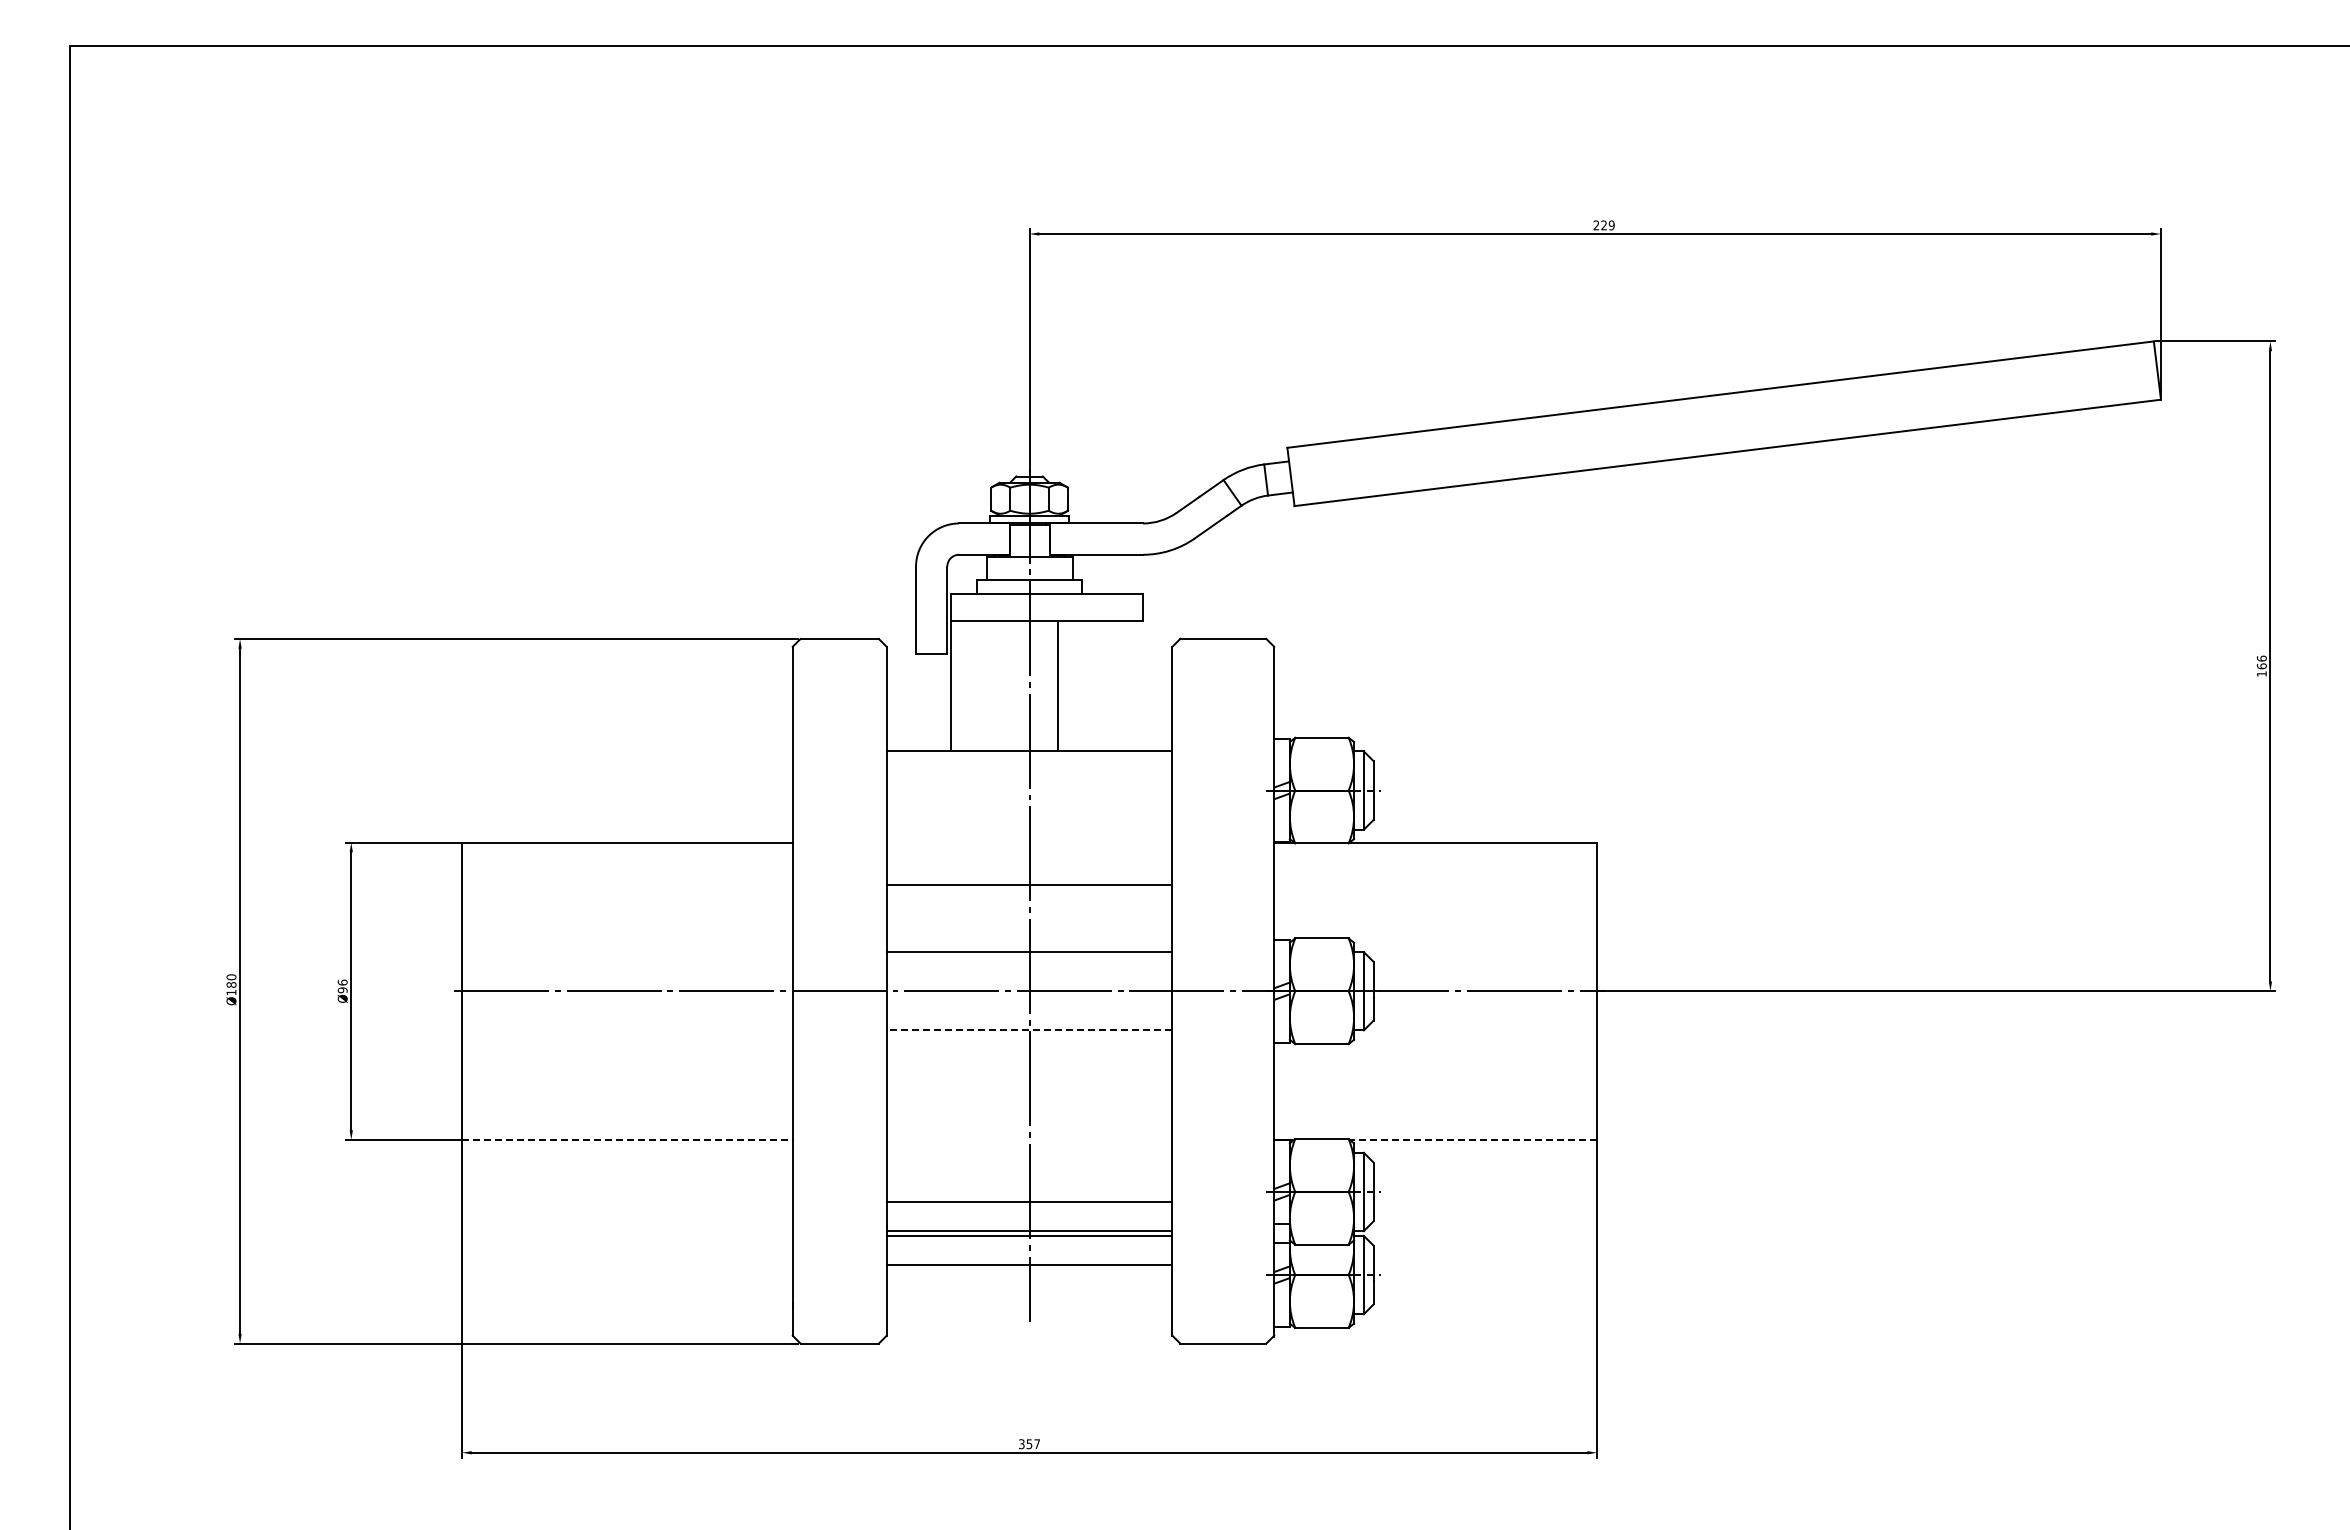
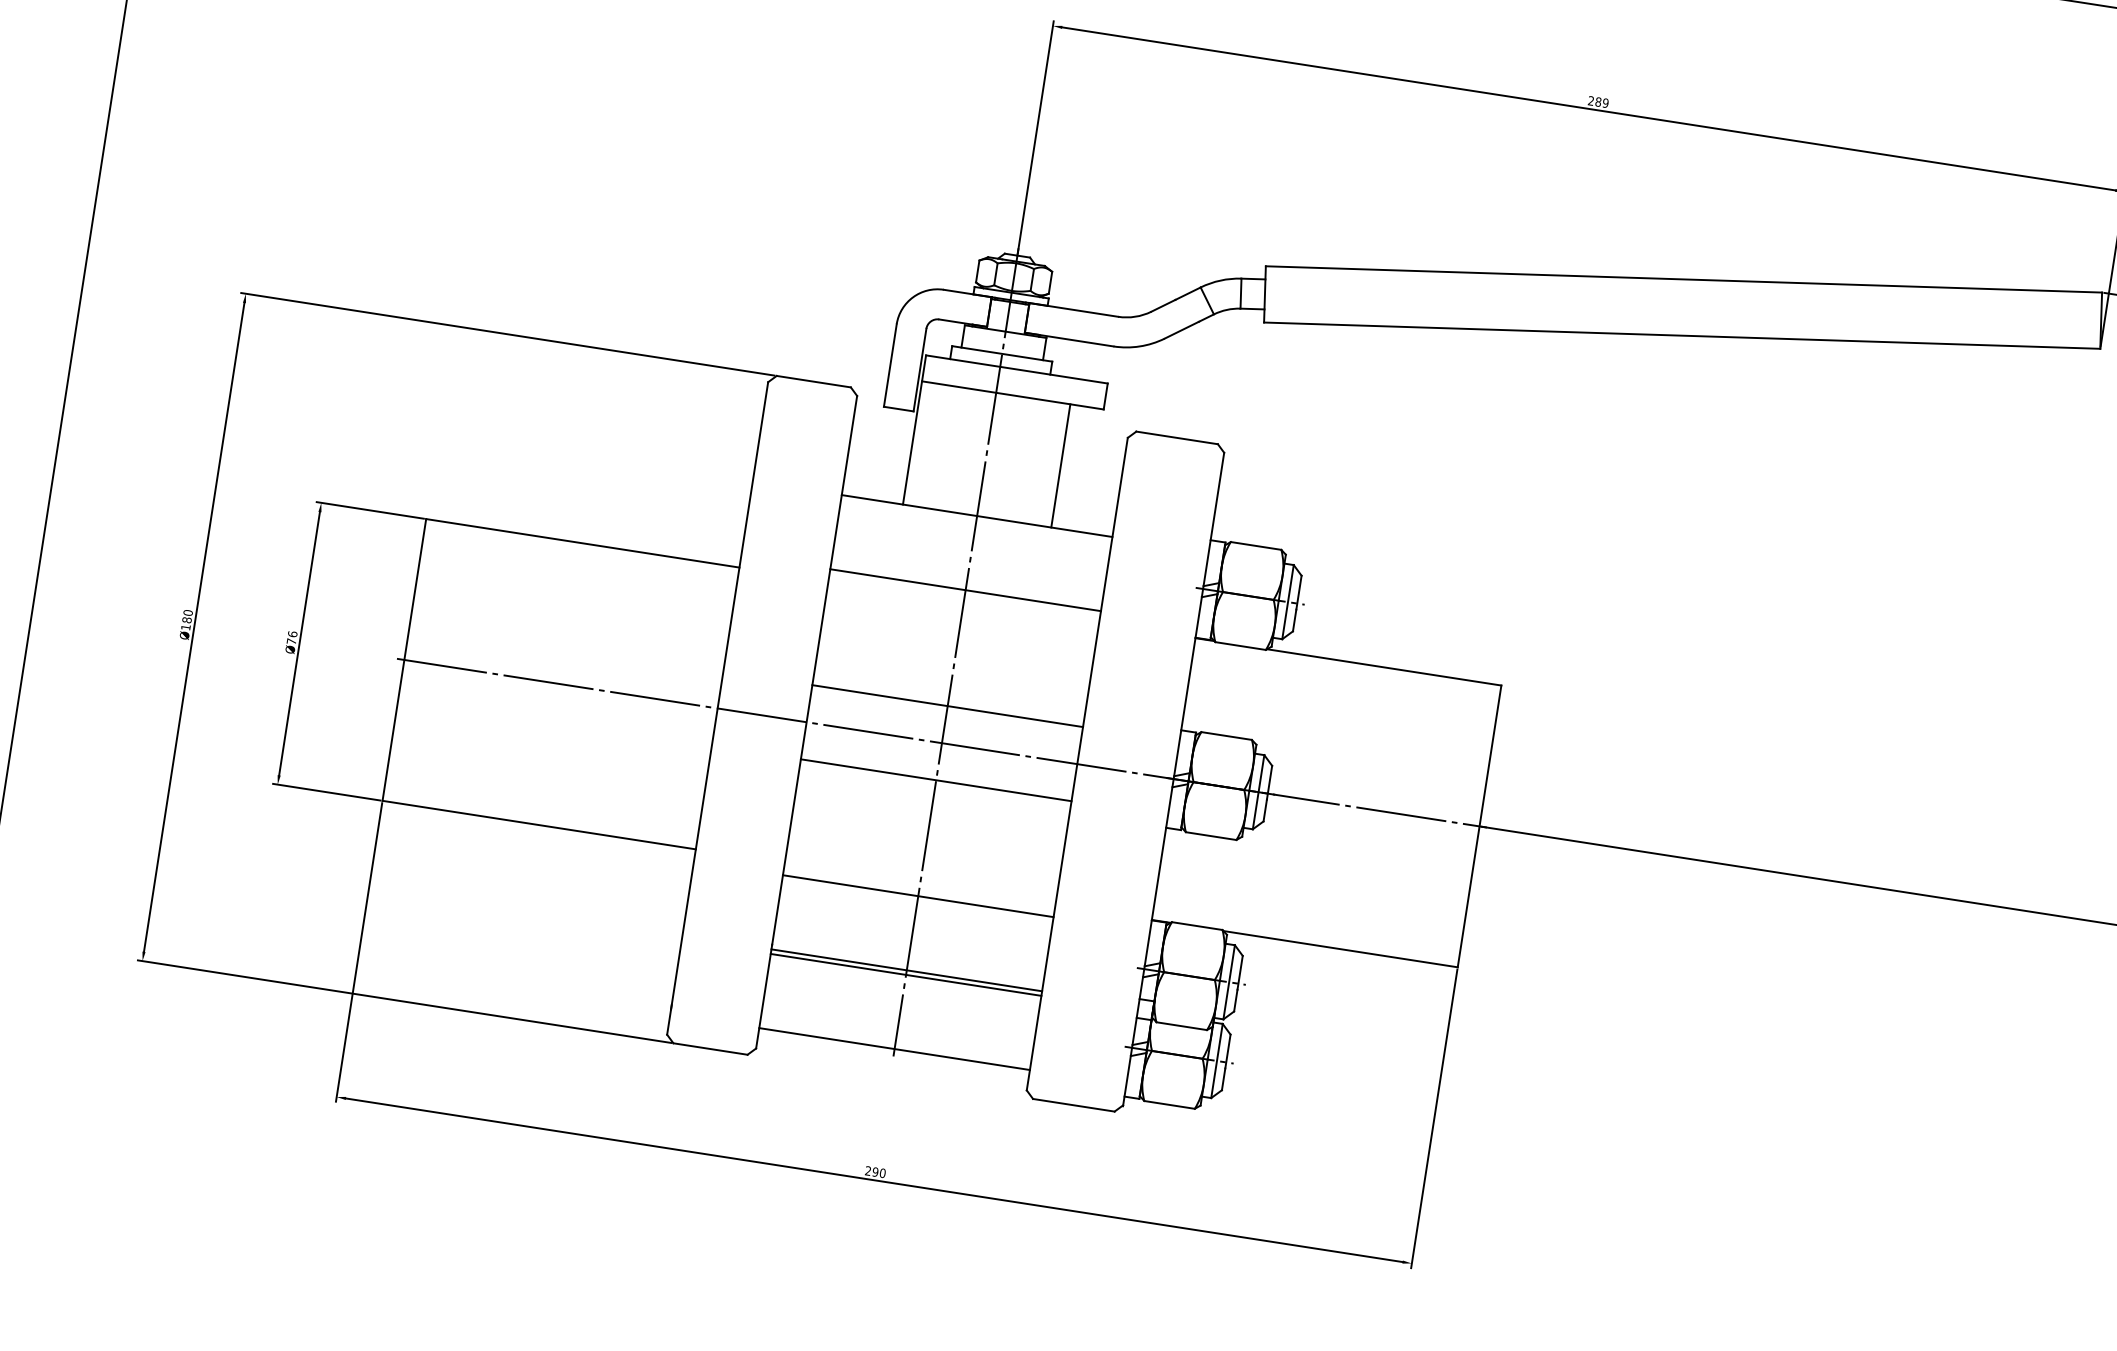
text: (1604, 225) -> (1598, 102), 229 -> 289
line: (1057, 686) -> (1060, 465), moved
line: (1029, 884) -> (965, 589), moved
text: (342, 990) -> (291, 641), Ø96 -> Ø76
line: (1029, 1030) -> (936, 780), dashed -> solid
line: (627, 1140) -> (539, 825), dashed -> solid
line: (1473, 1140) -> (1340, 949), dashed -> solid
line: (1029, 1201) -> (918, 895), moved
line: (1029, 1265) -> (894, 1049), moved
text: (1029, 1444) -> (875, 1172), 357 -> 290

